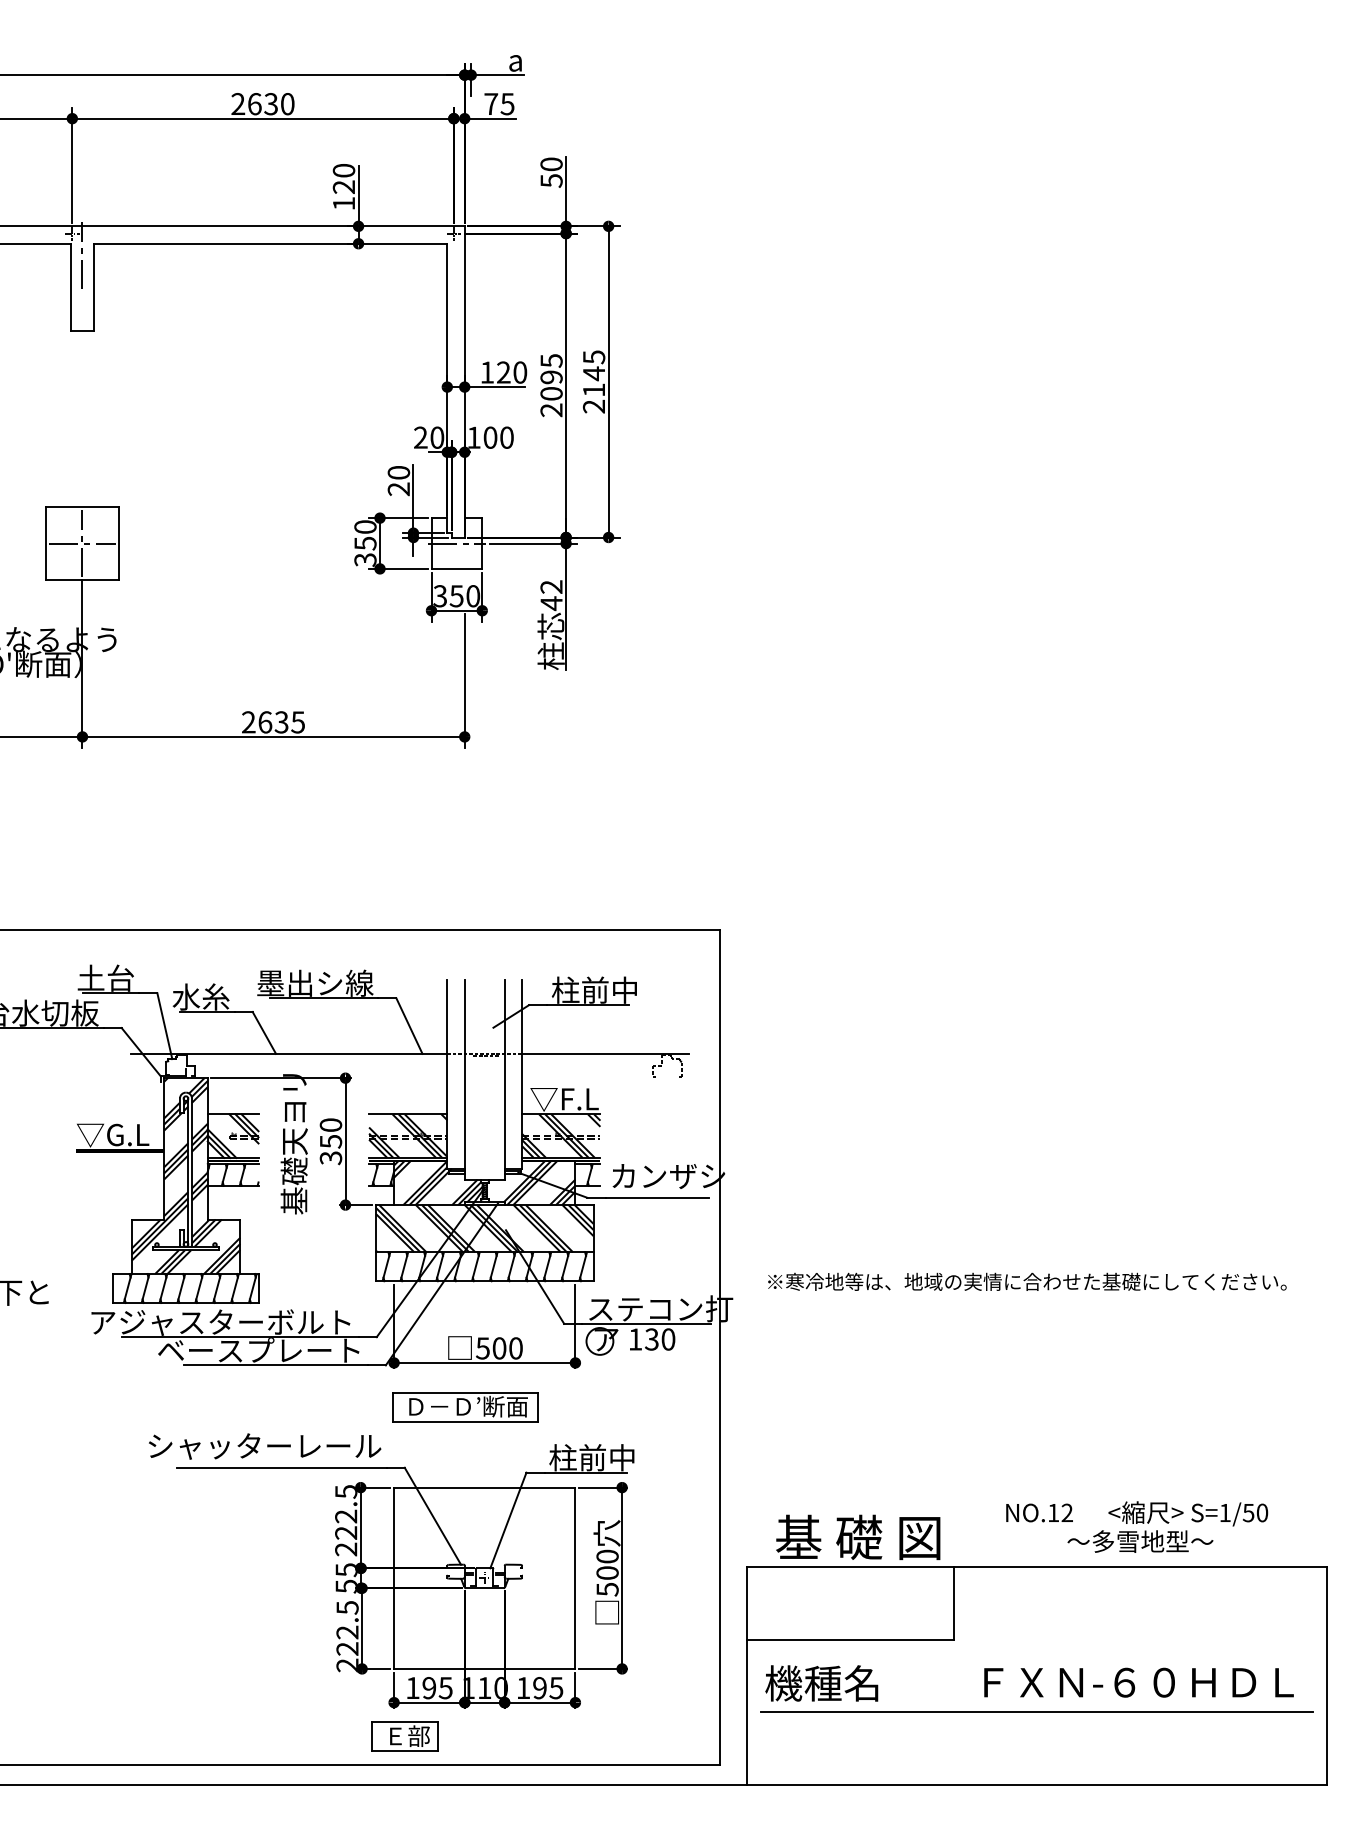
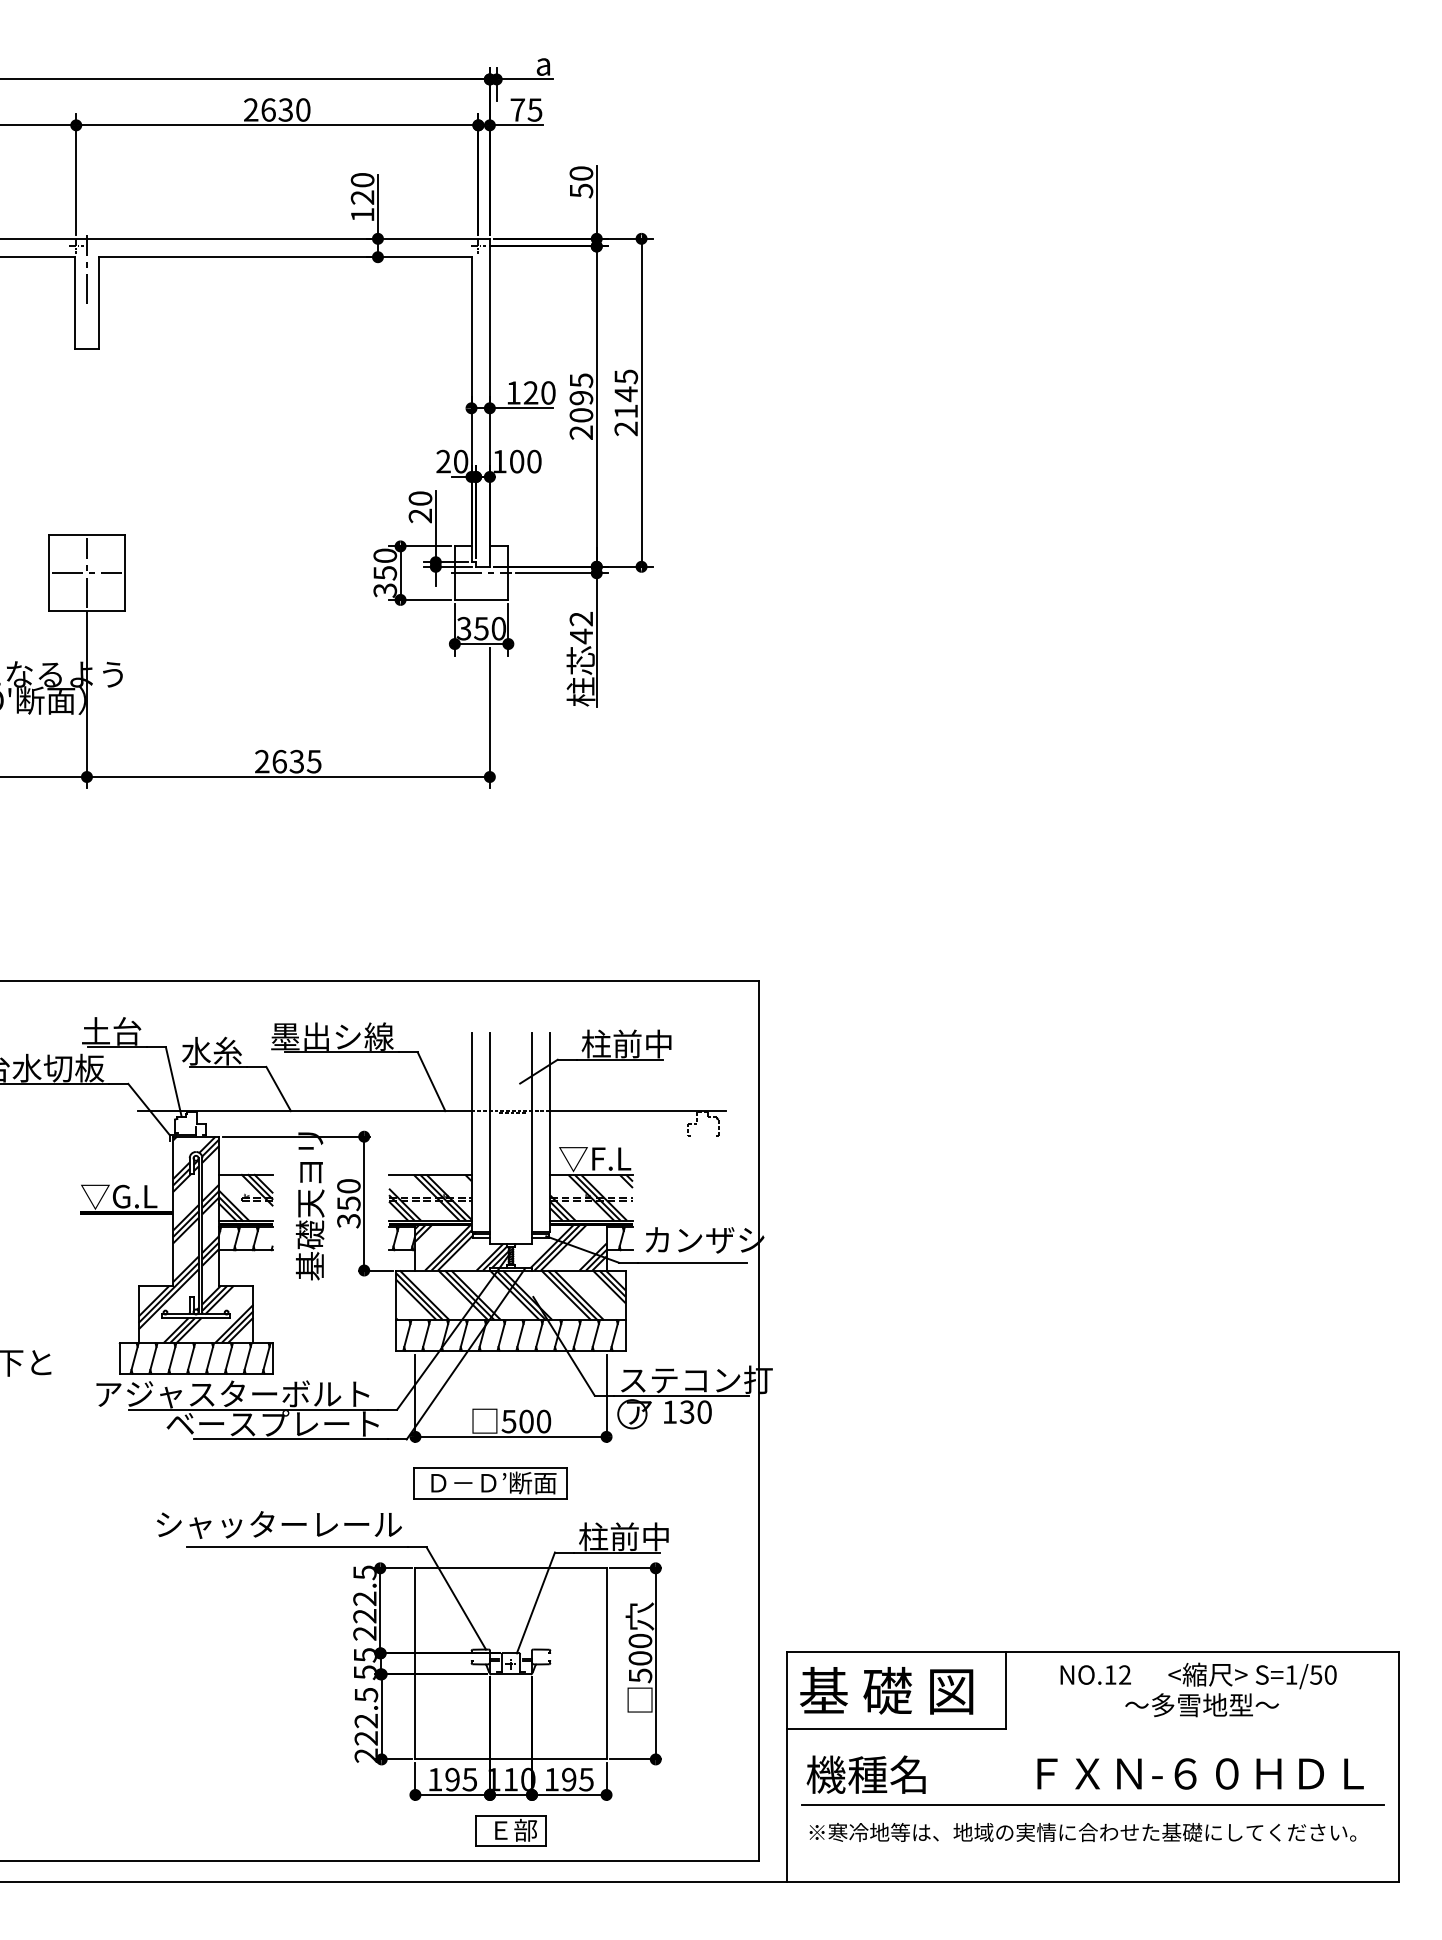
text: (1026, 1281) -> (1082, 1832), moved
text: (1137, 1526) -> (1198, 1689), moved
text: (858, 1537) -> (886, 1690), moved
part: (404, 1736) -> (510, 1830), moved

